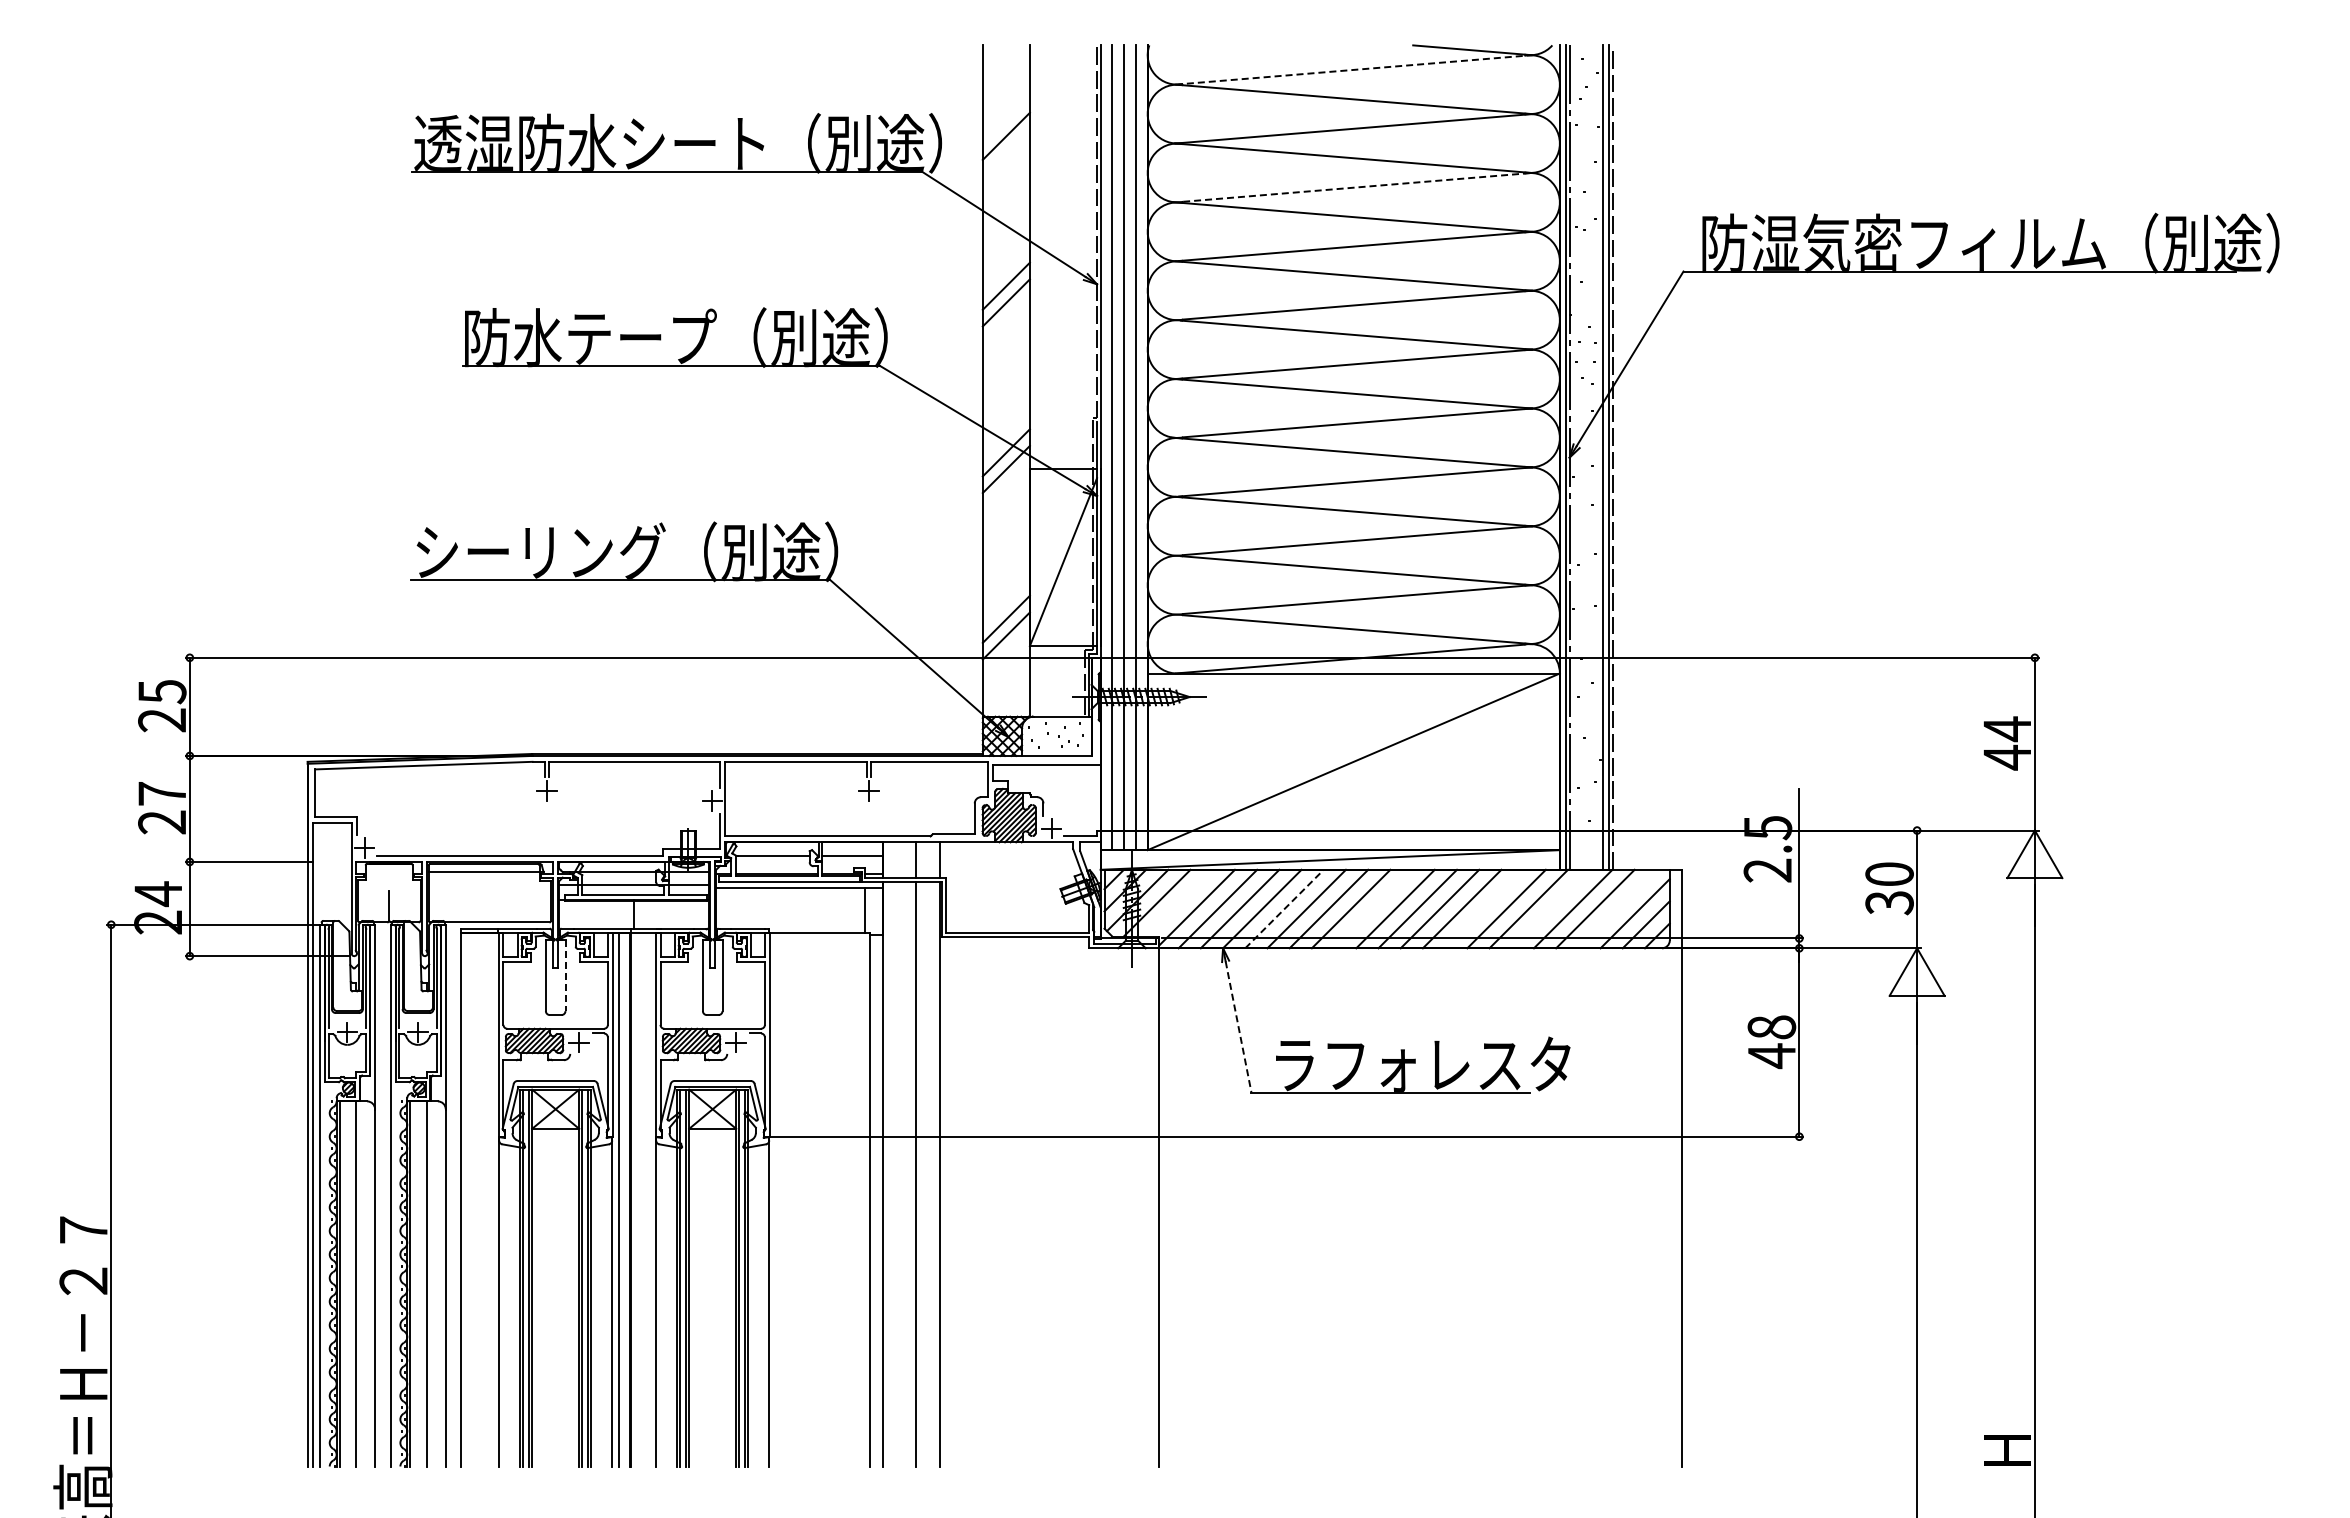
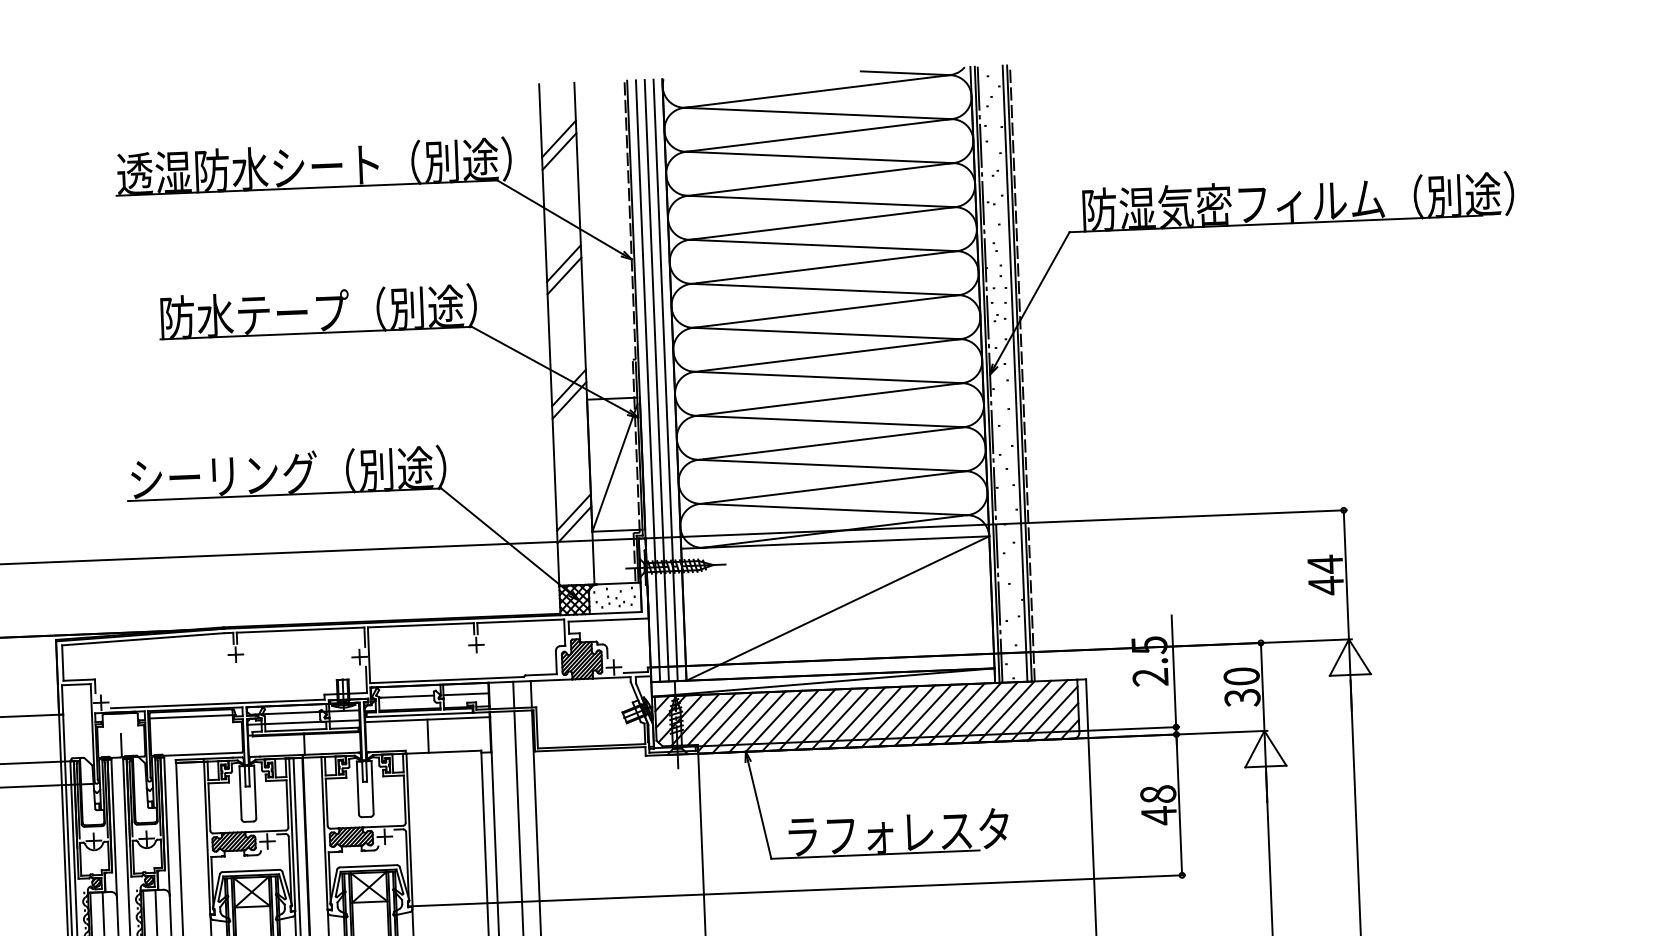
line: (1353, 69) -> (816, 91), dashed -> solid
line: (1005, 119) -> (558, 138), added
line: (1357, 187) -> (823, 179), dashed -> solid
line: (1179, 902) -> (711, 718), added
line: (1373, 908) -> (857, 717), added
line: (1484, 908) -> (939, 714), added
line: (1550, 908) -> (989, 712), added
line: (1617, 908) -> (1039, 710), added
line: (1284, 909) -> (790, 720), dashed -> solid
line: (865, 910) -> (428, 736), moved
line: (565, 976) -> (255, 792), dashed -> solid
line: (1238, 1027) -> (759, 810), dashed -> solid

